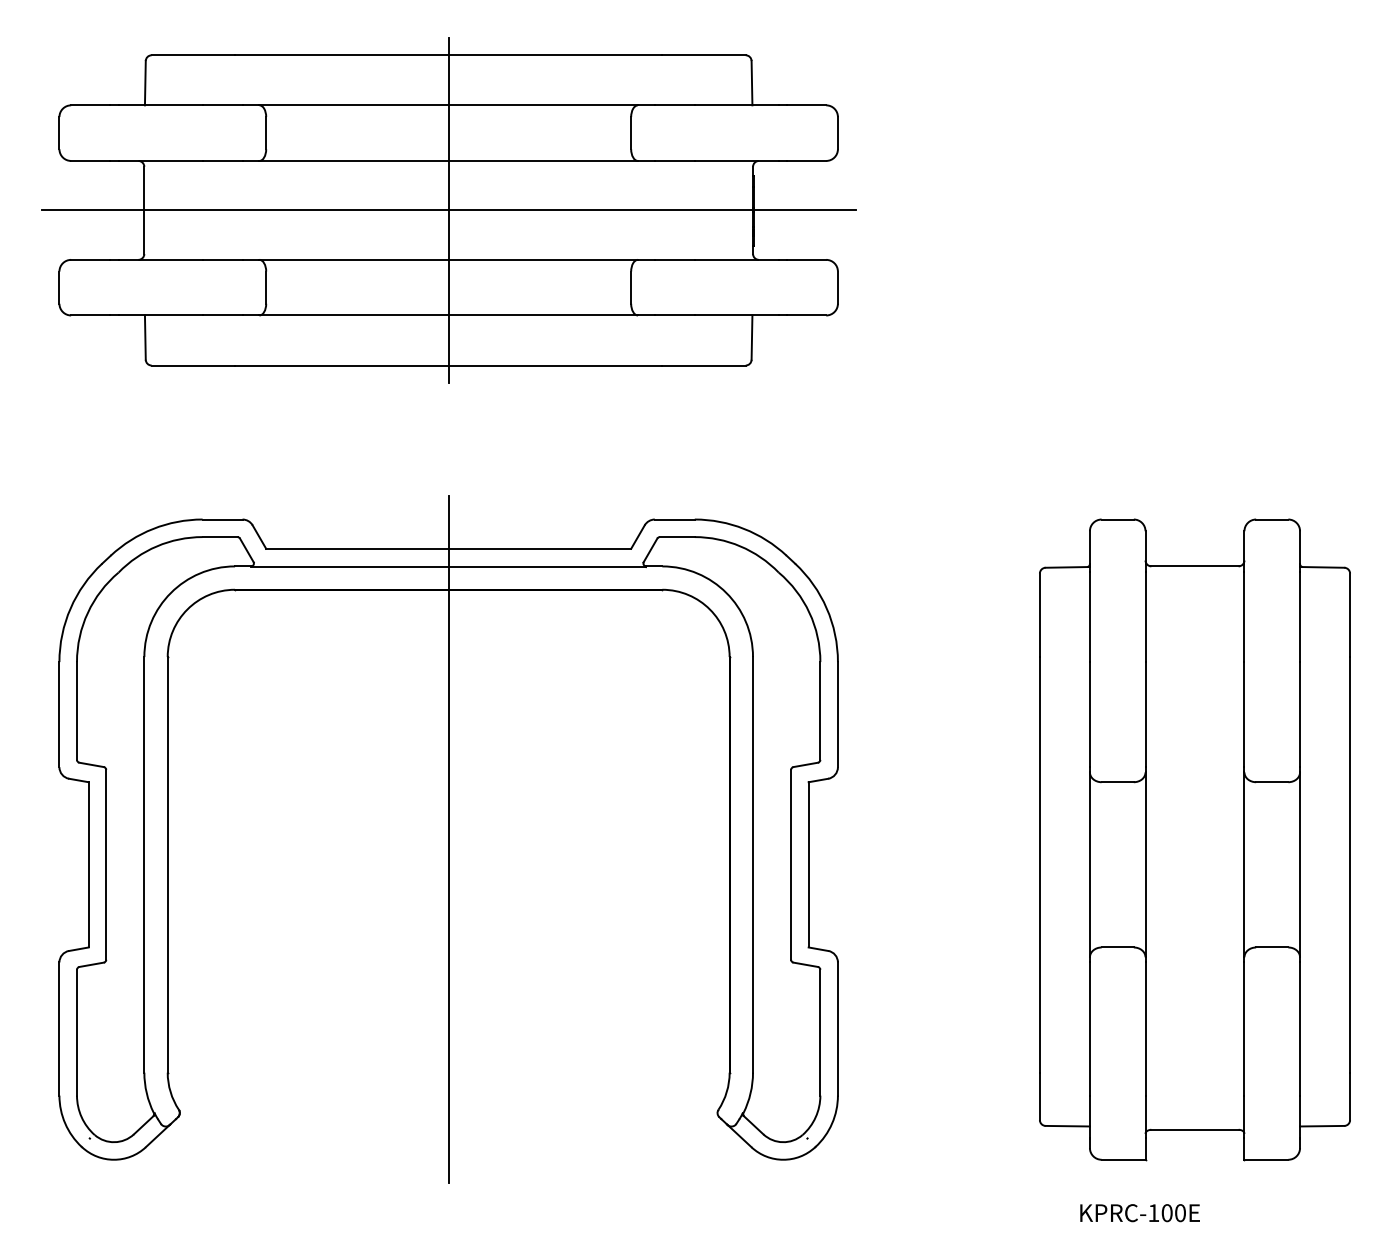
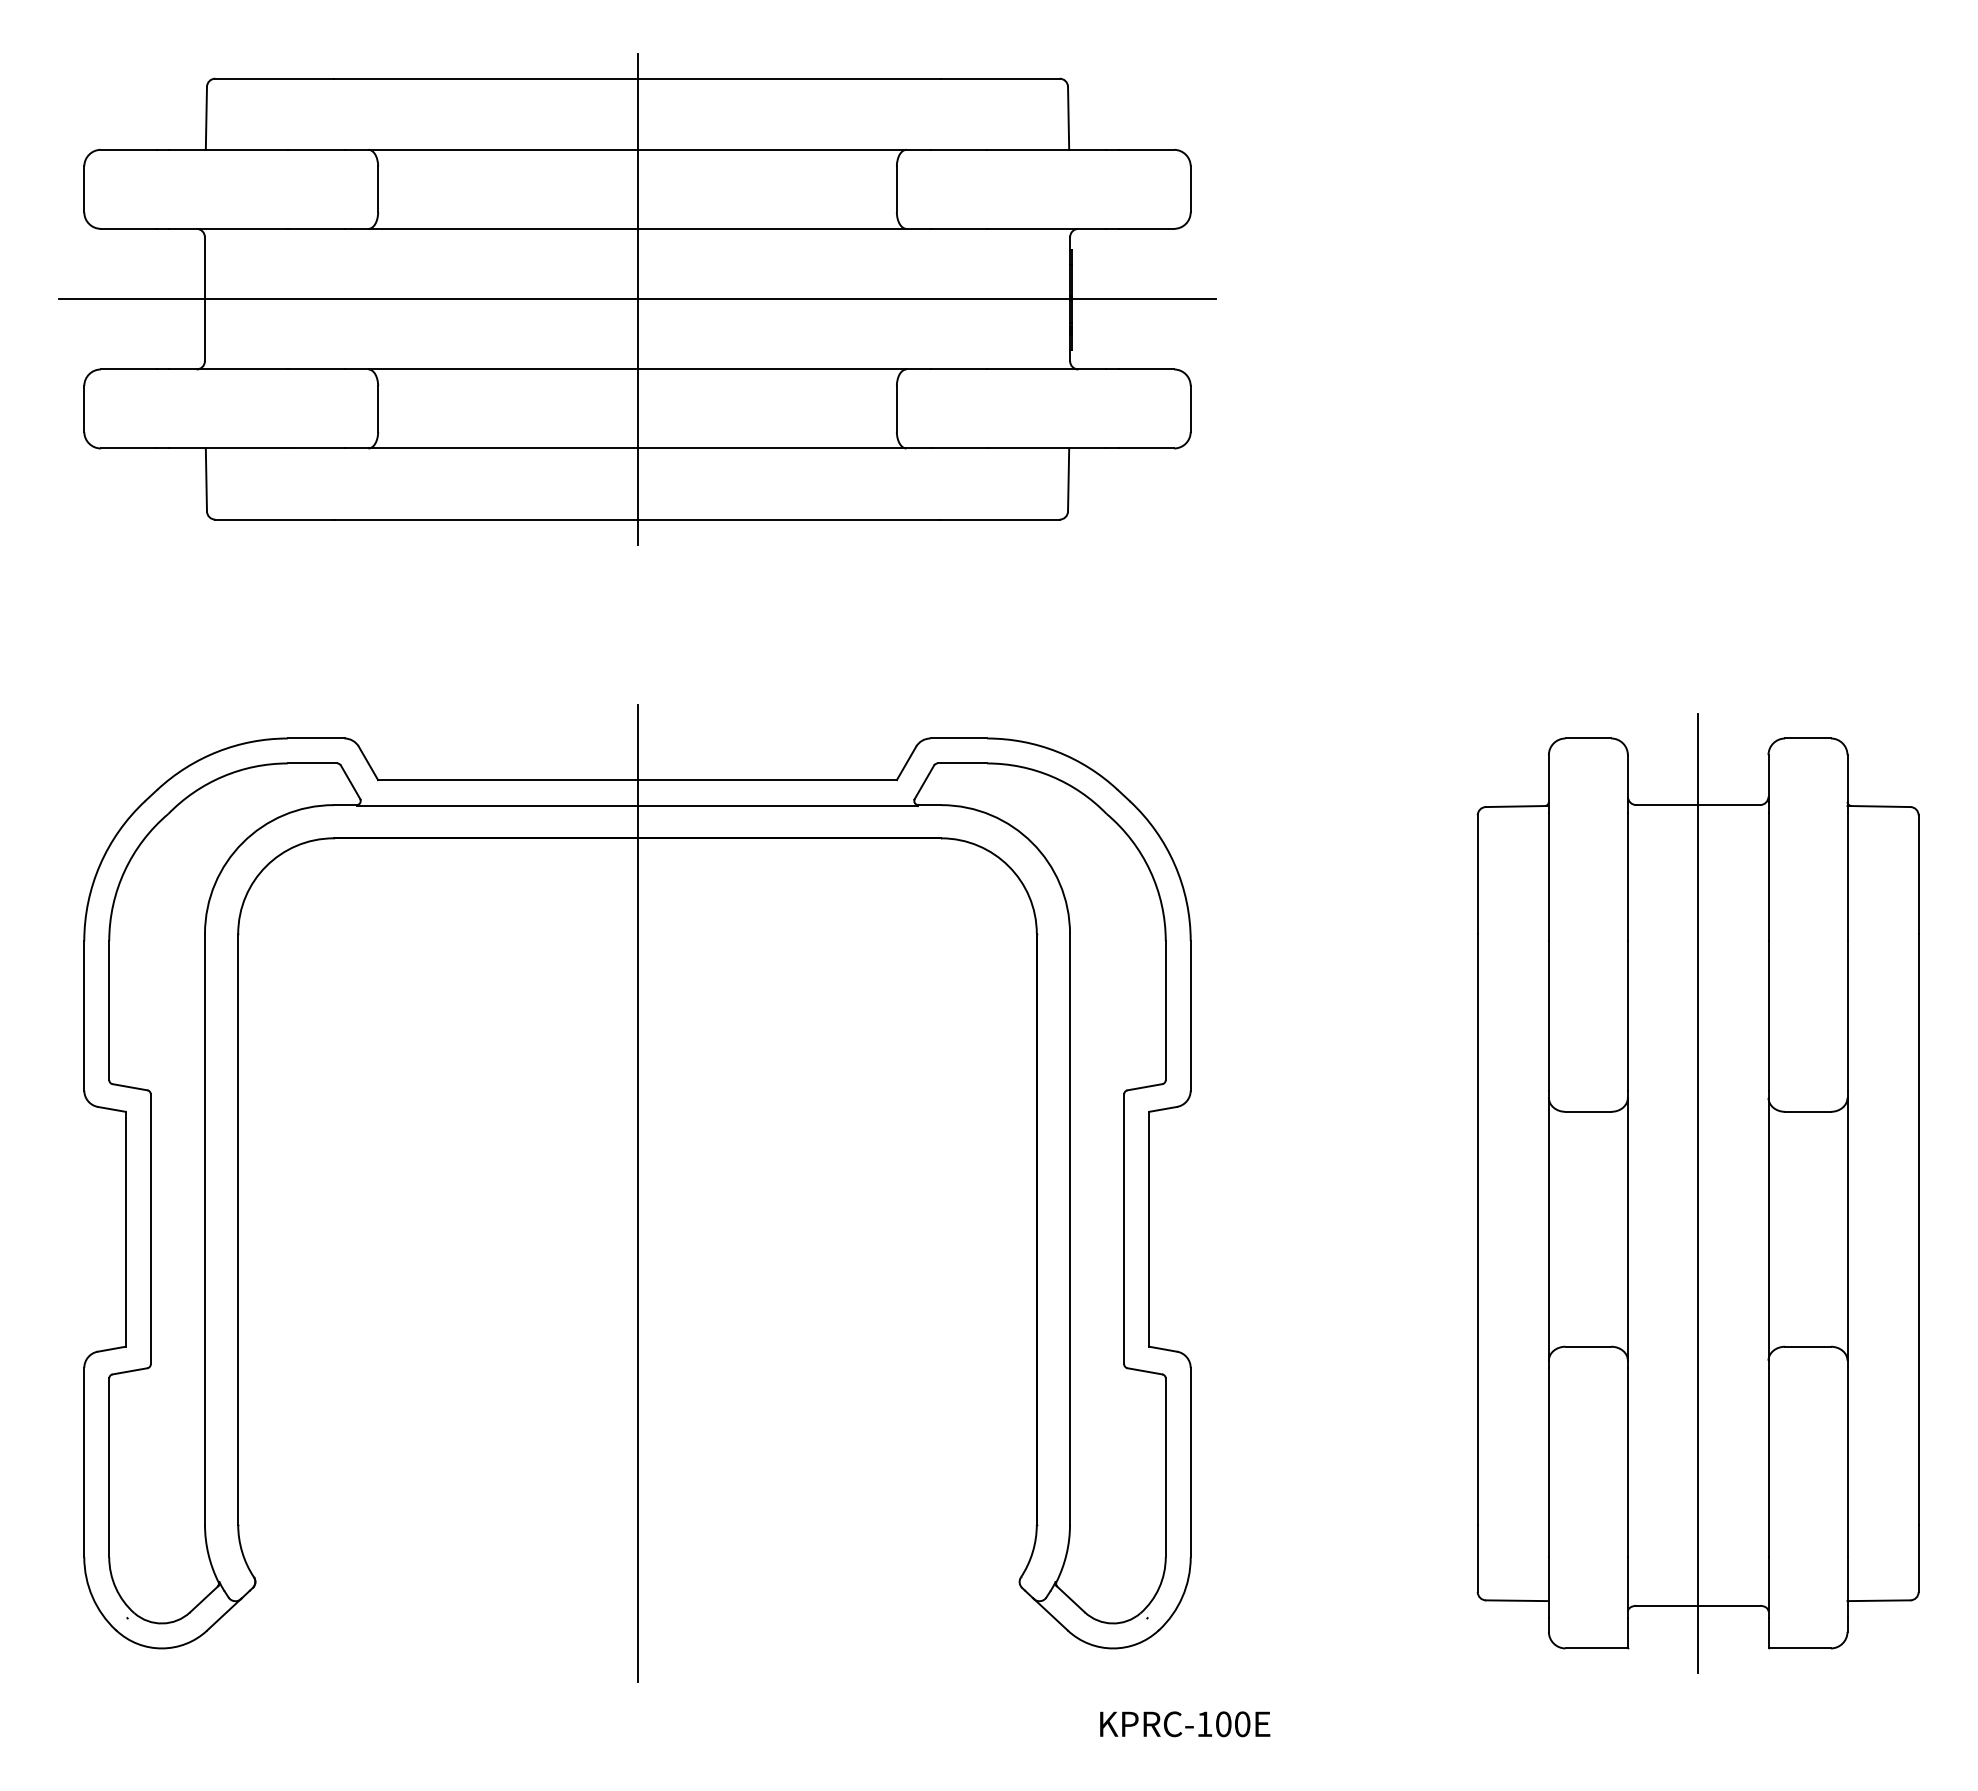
line: (1195, 839) -> (1698, 1193), added
text: (1140, 1213) -> (1185, 1724), moved

